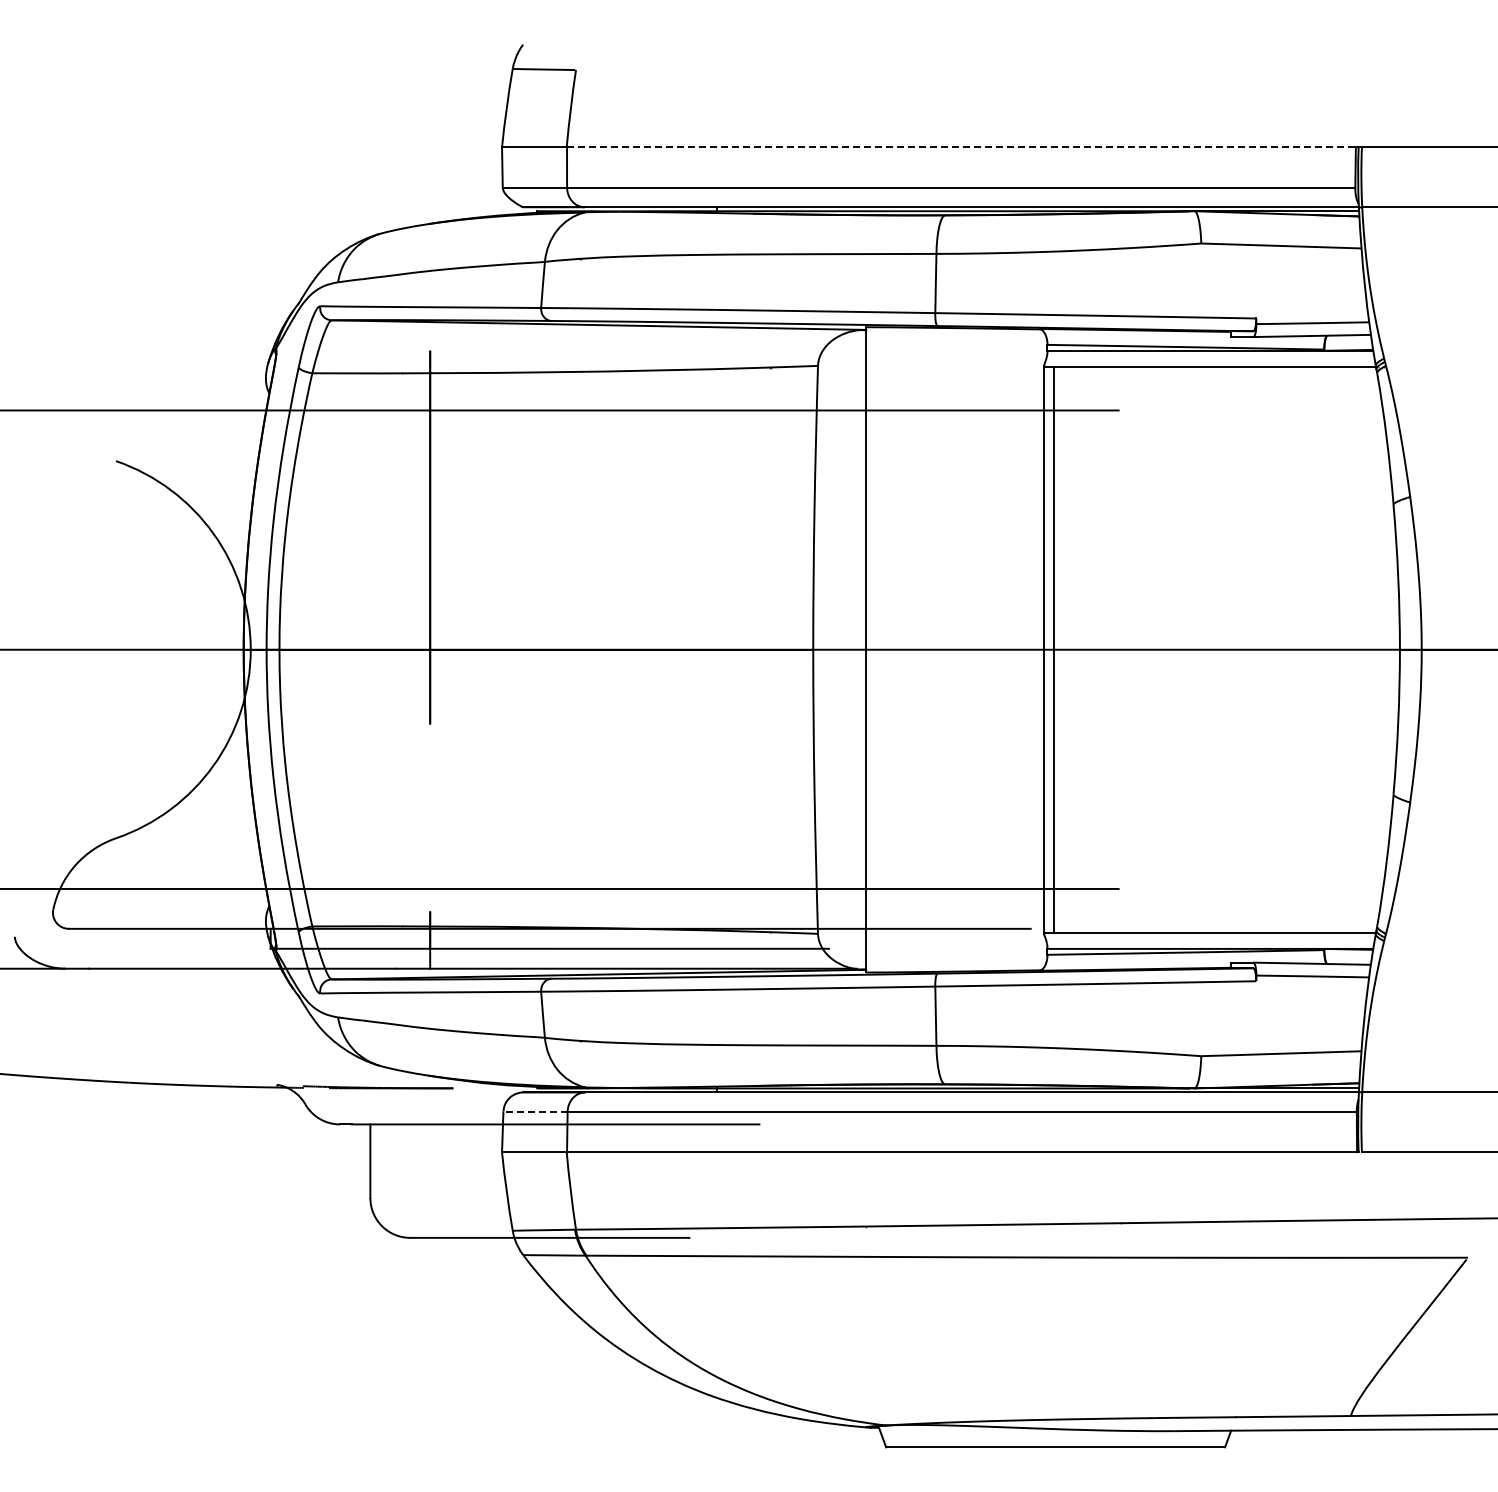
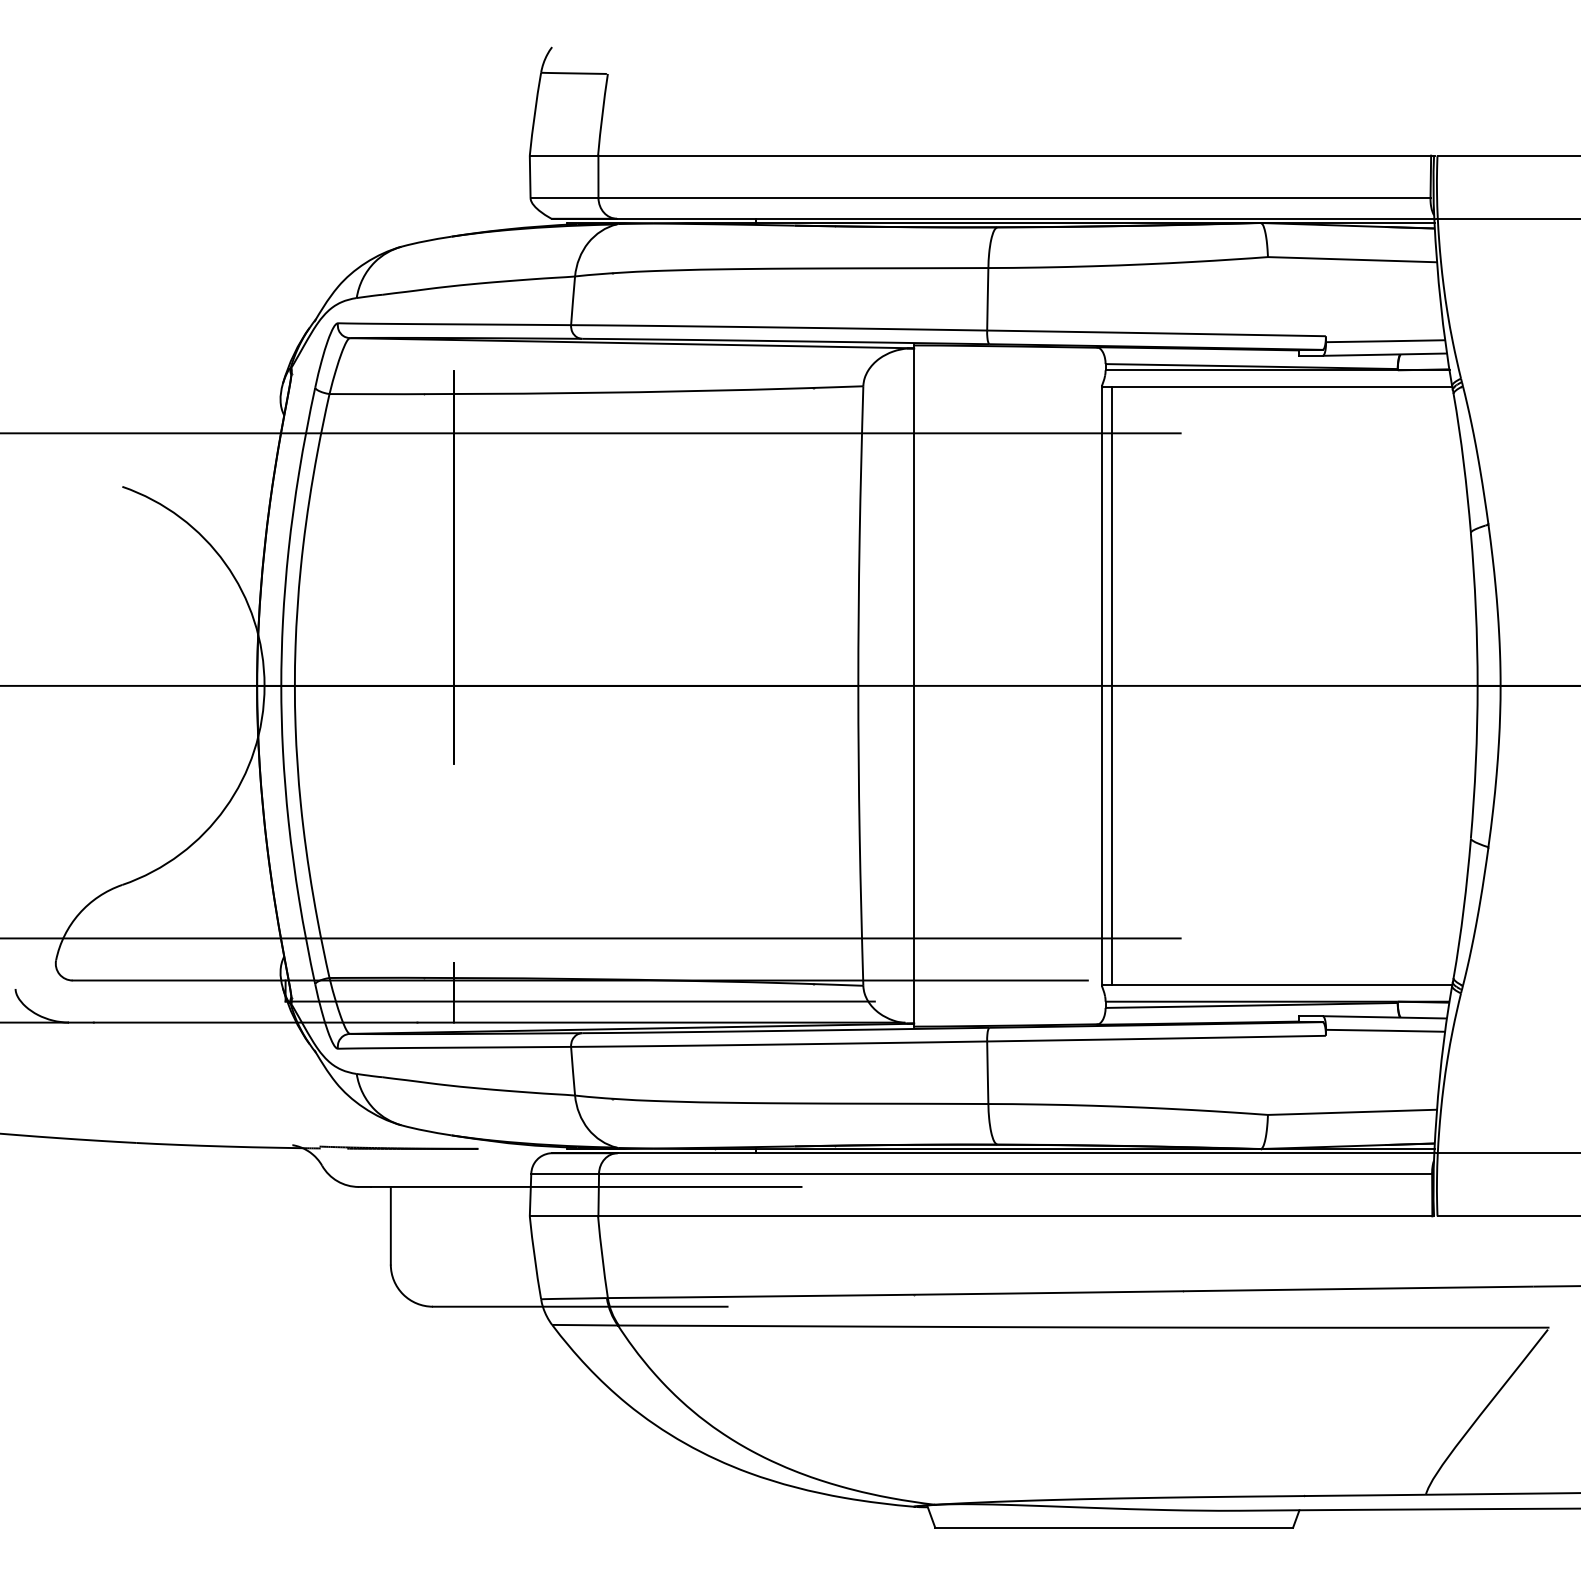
line: (961, 147) -> (1014, 155), dashed -> solid
line: (535, 1111) -> (565, 1173), dashed -> solid

